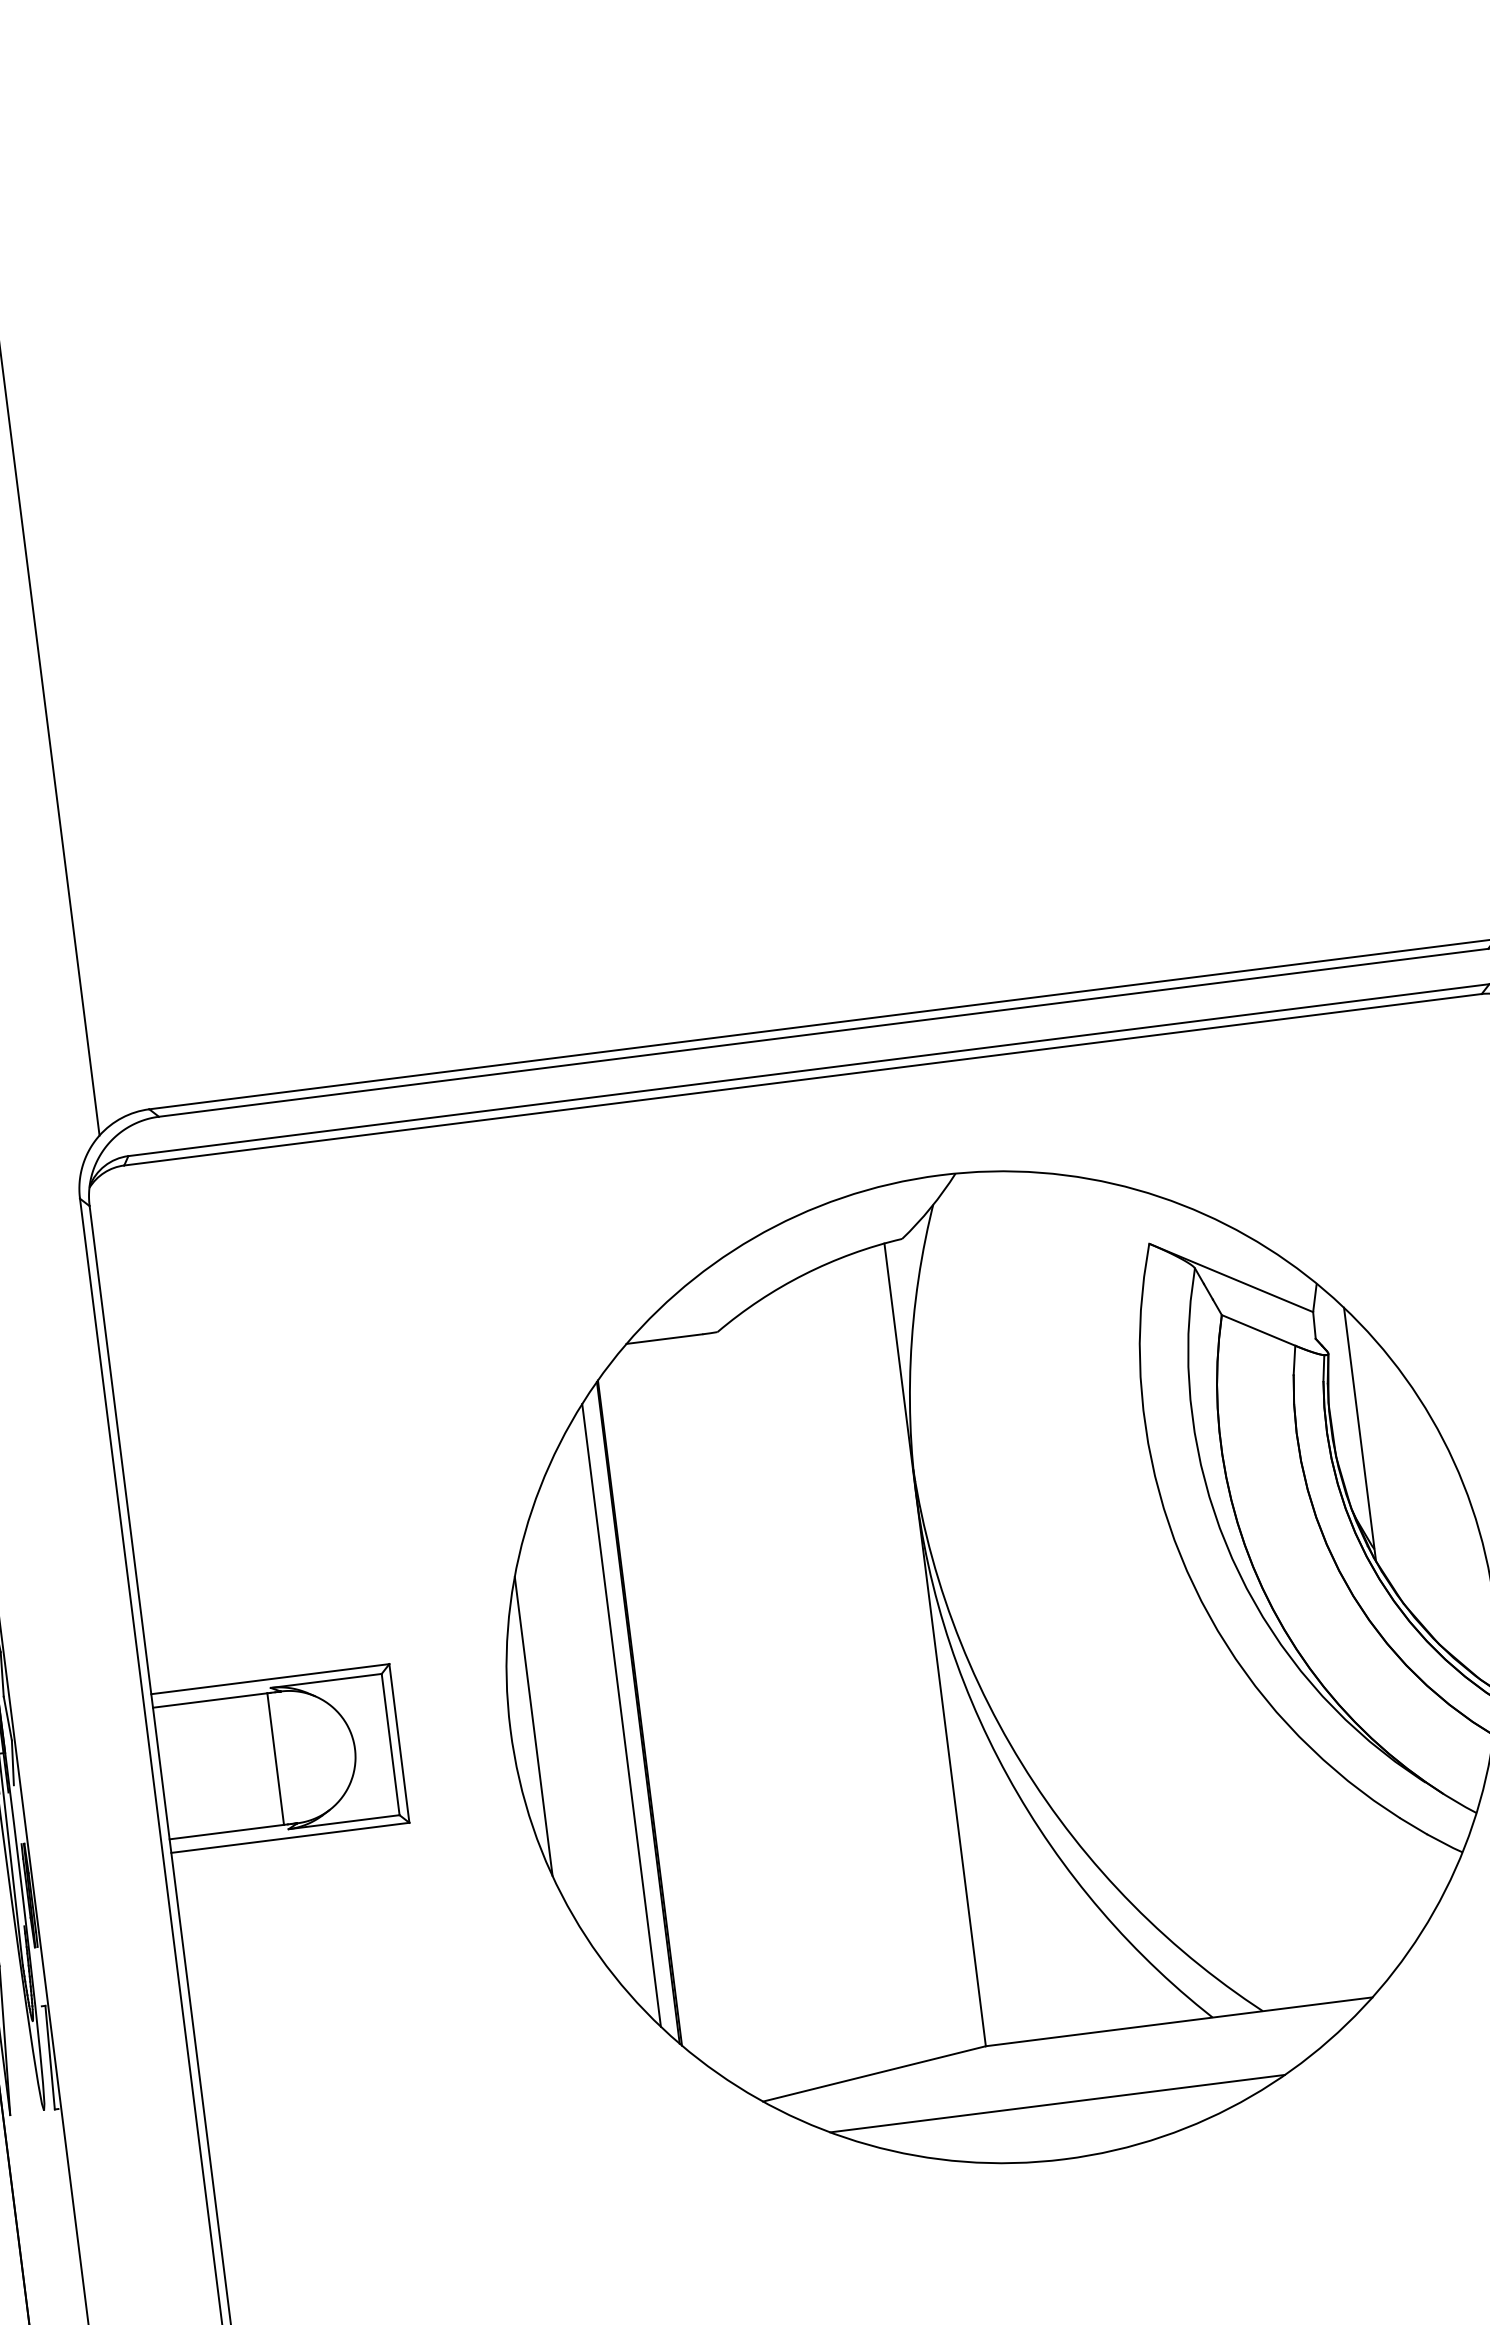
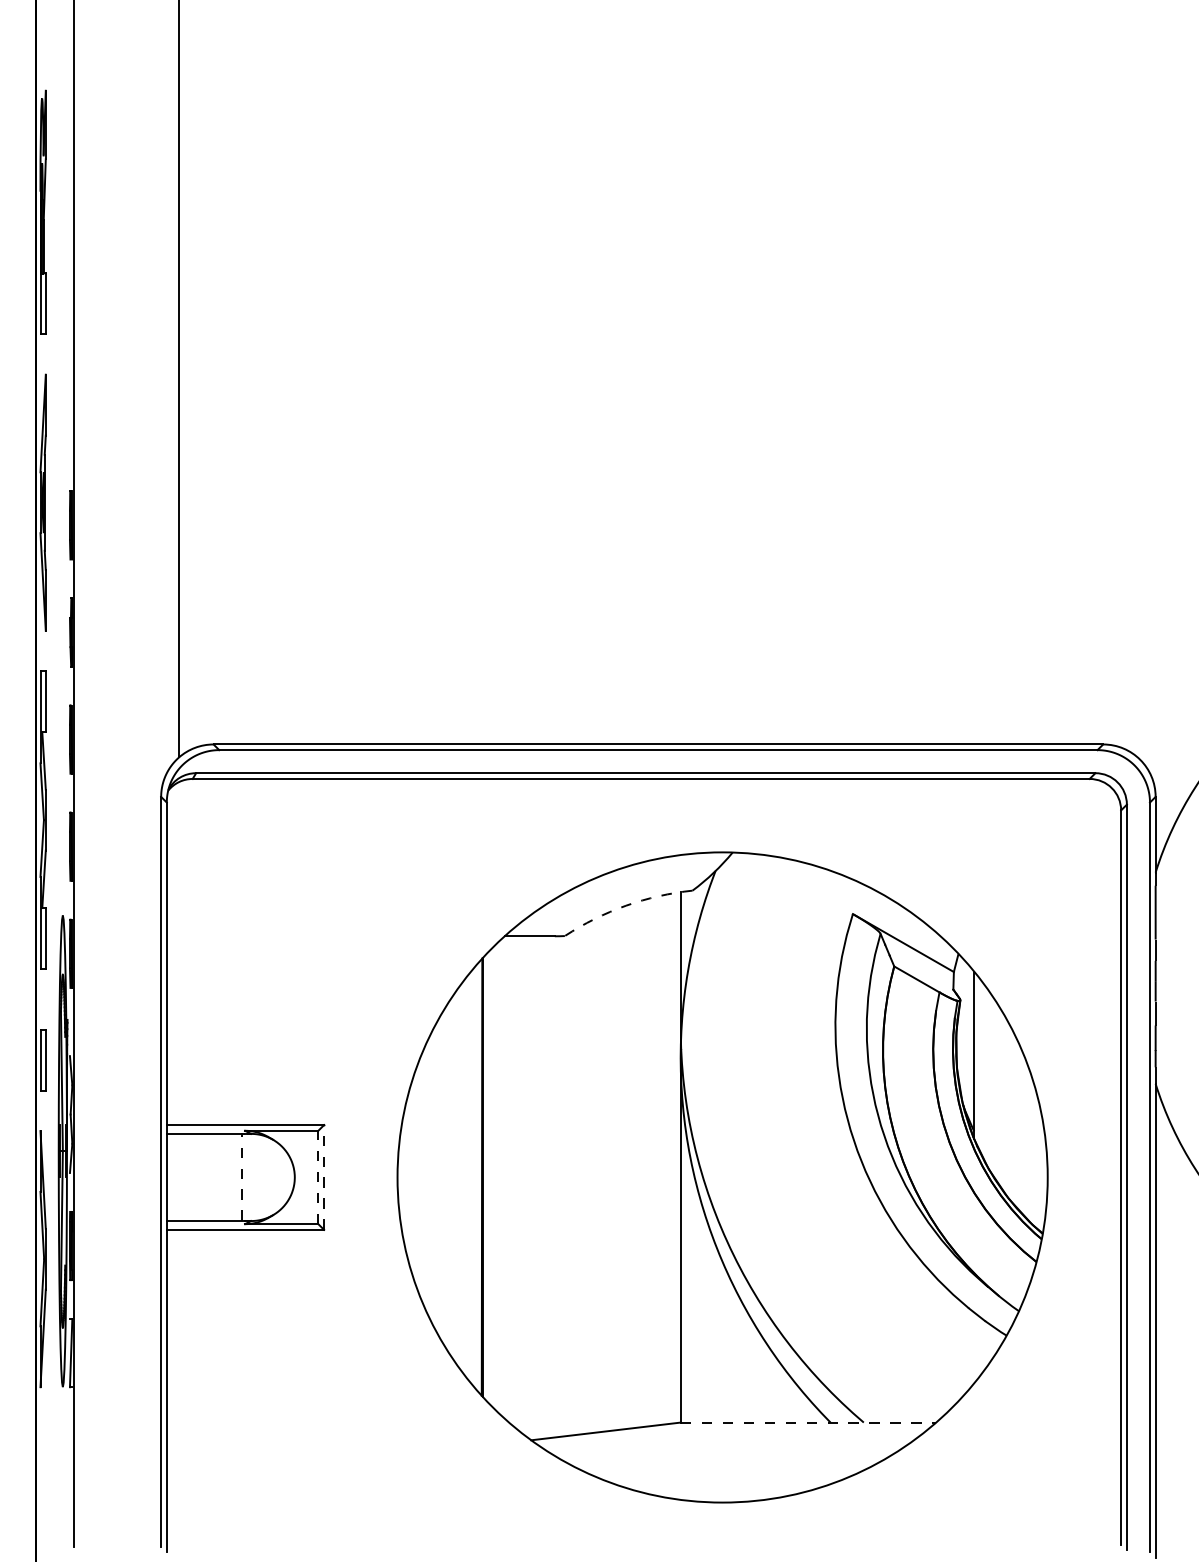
arc: (804, 1274) -> (626, 905), solid -> dashed
line: (620, 1715) -> (470, 1177), removed
line: (533, 1726) -> (412, 1177), removed
line: (399, 1741) -> (324, 1176), solid -> dashed
line: (390, 1744) -> (318, 1177), solid -> dashed
line: (275, 1757) -> (242, 1176), solid -> dashed
line: (1179, 2021) -> (808, 1422), solid -> dashed
line: (1057, 2103) -> (722, 1465), removed

